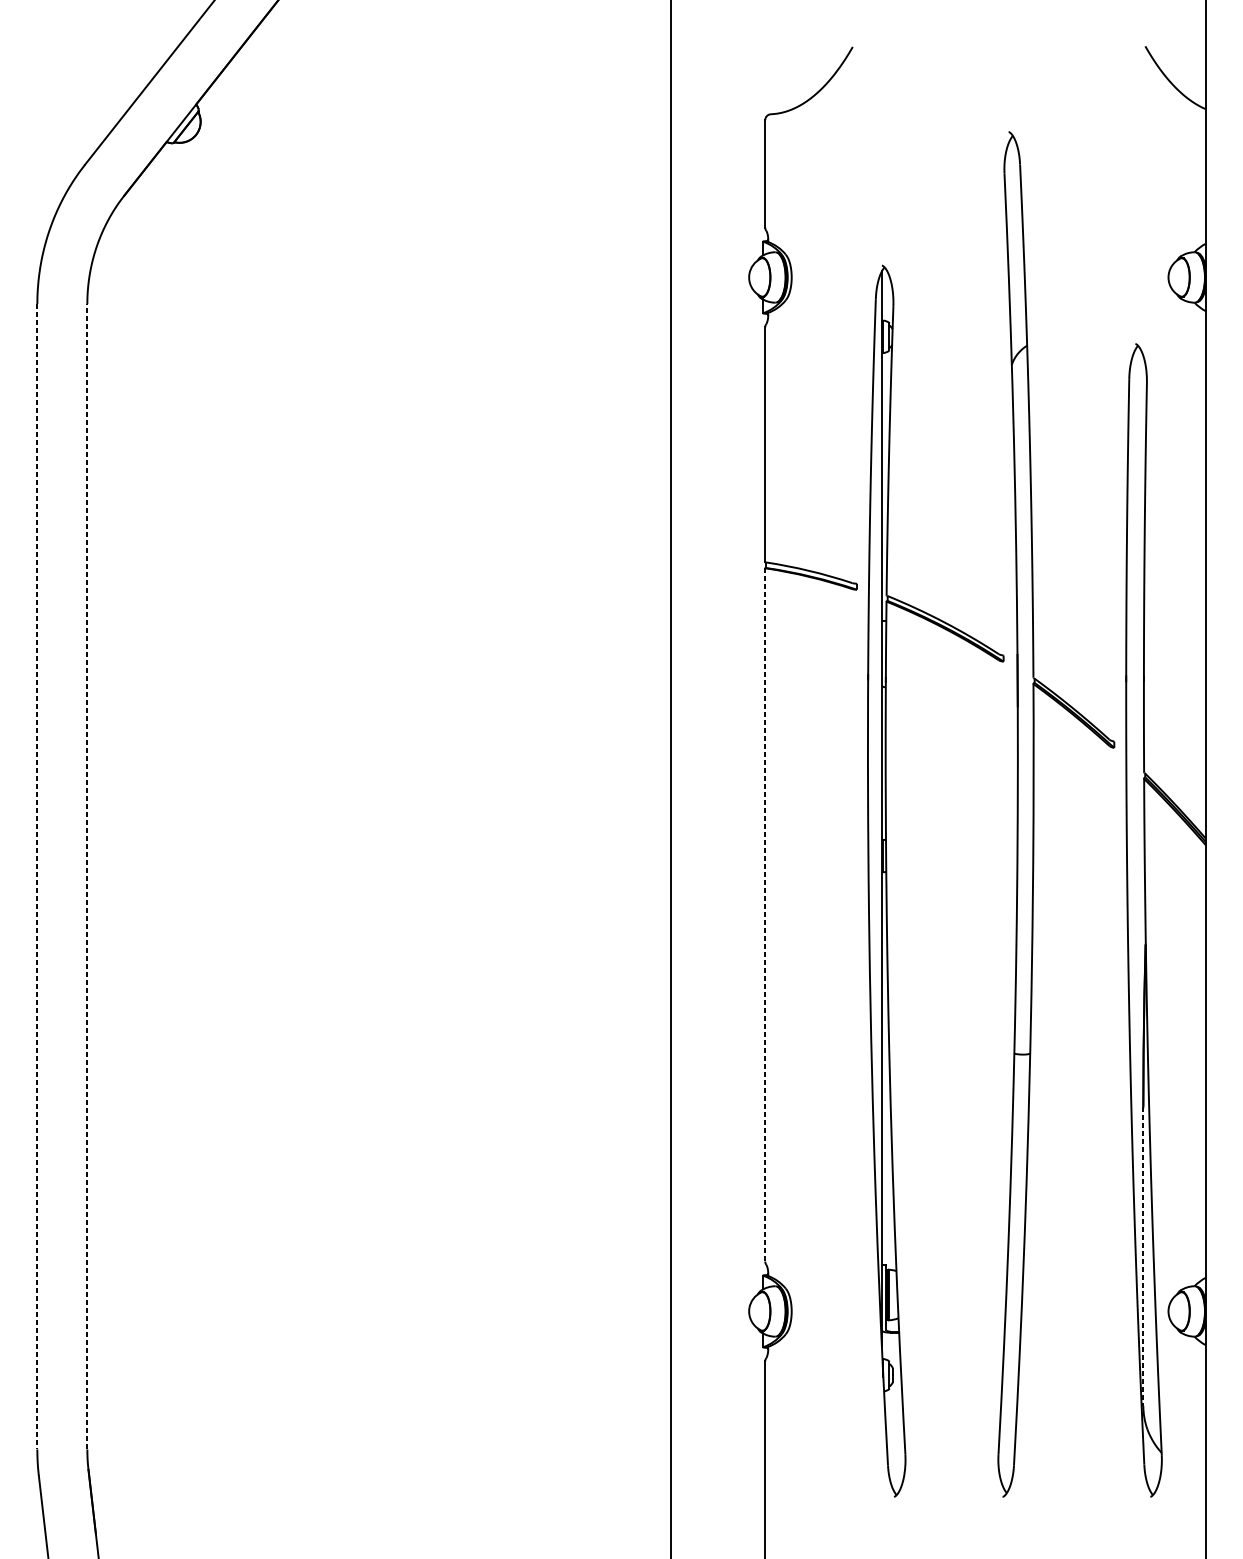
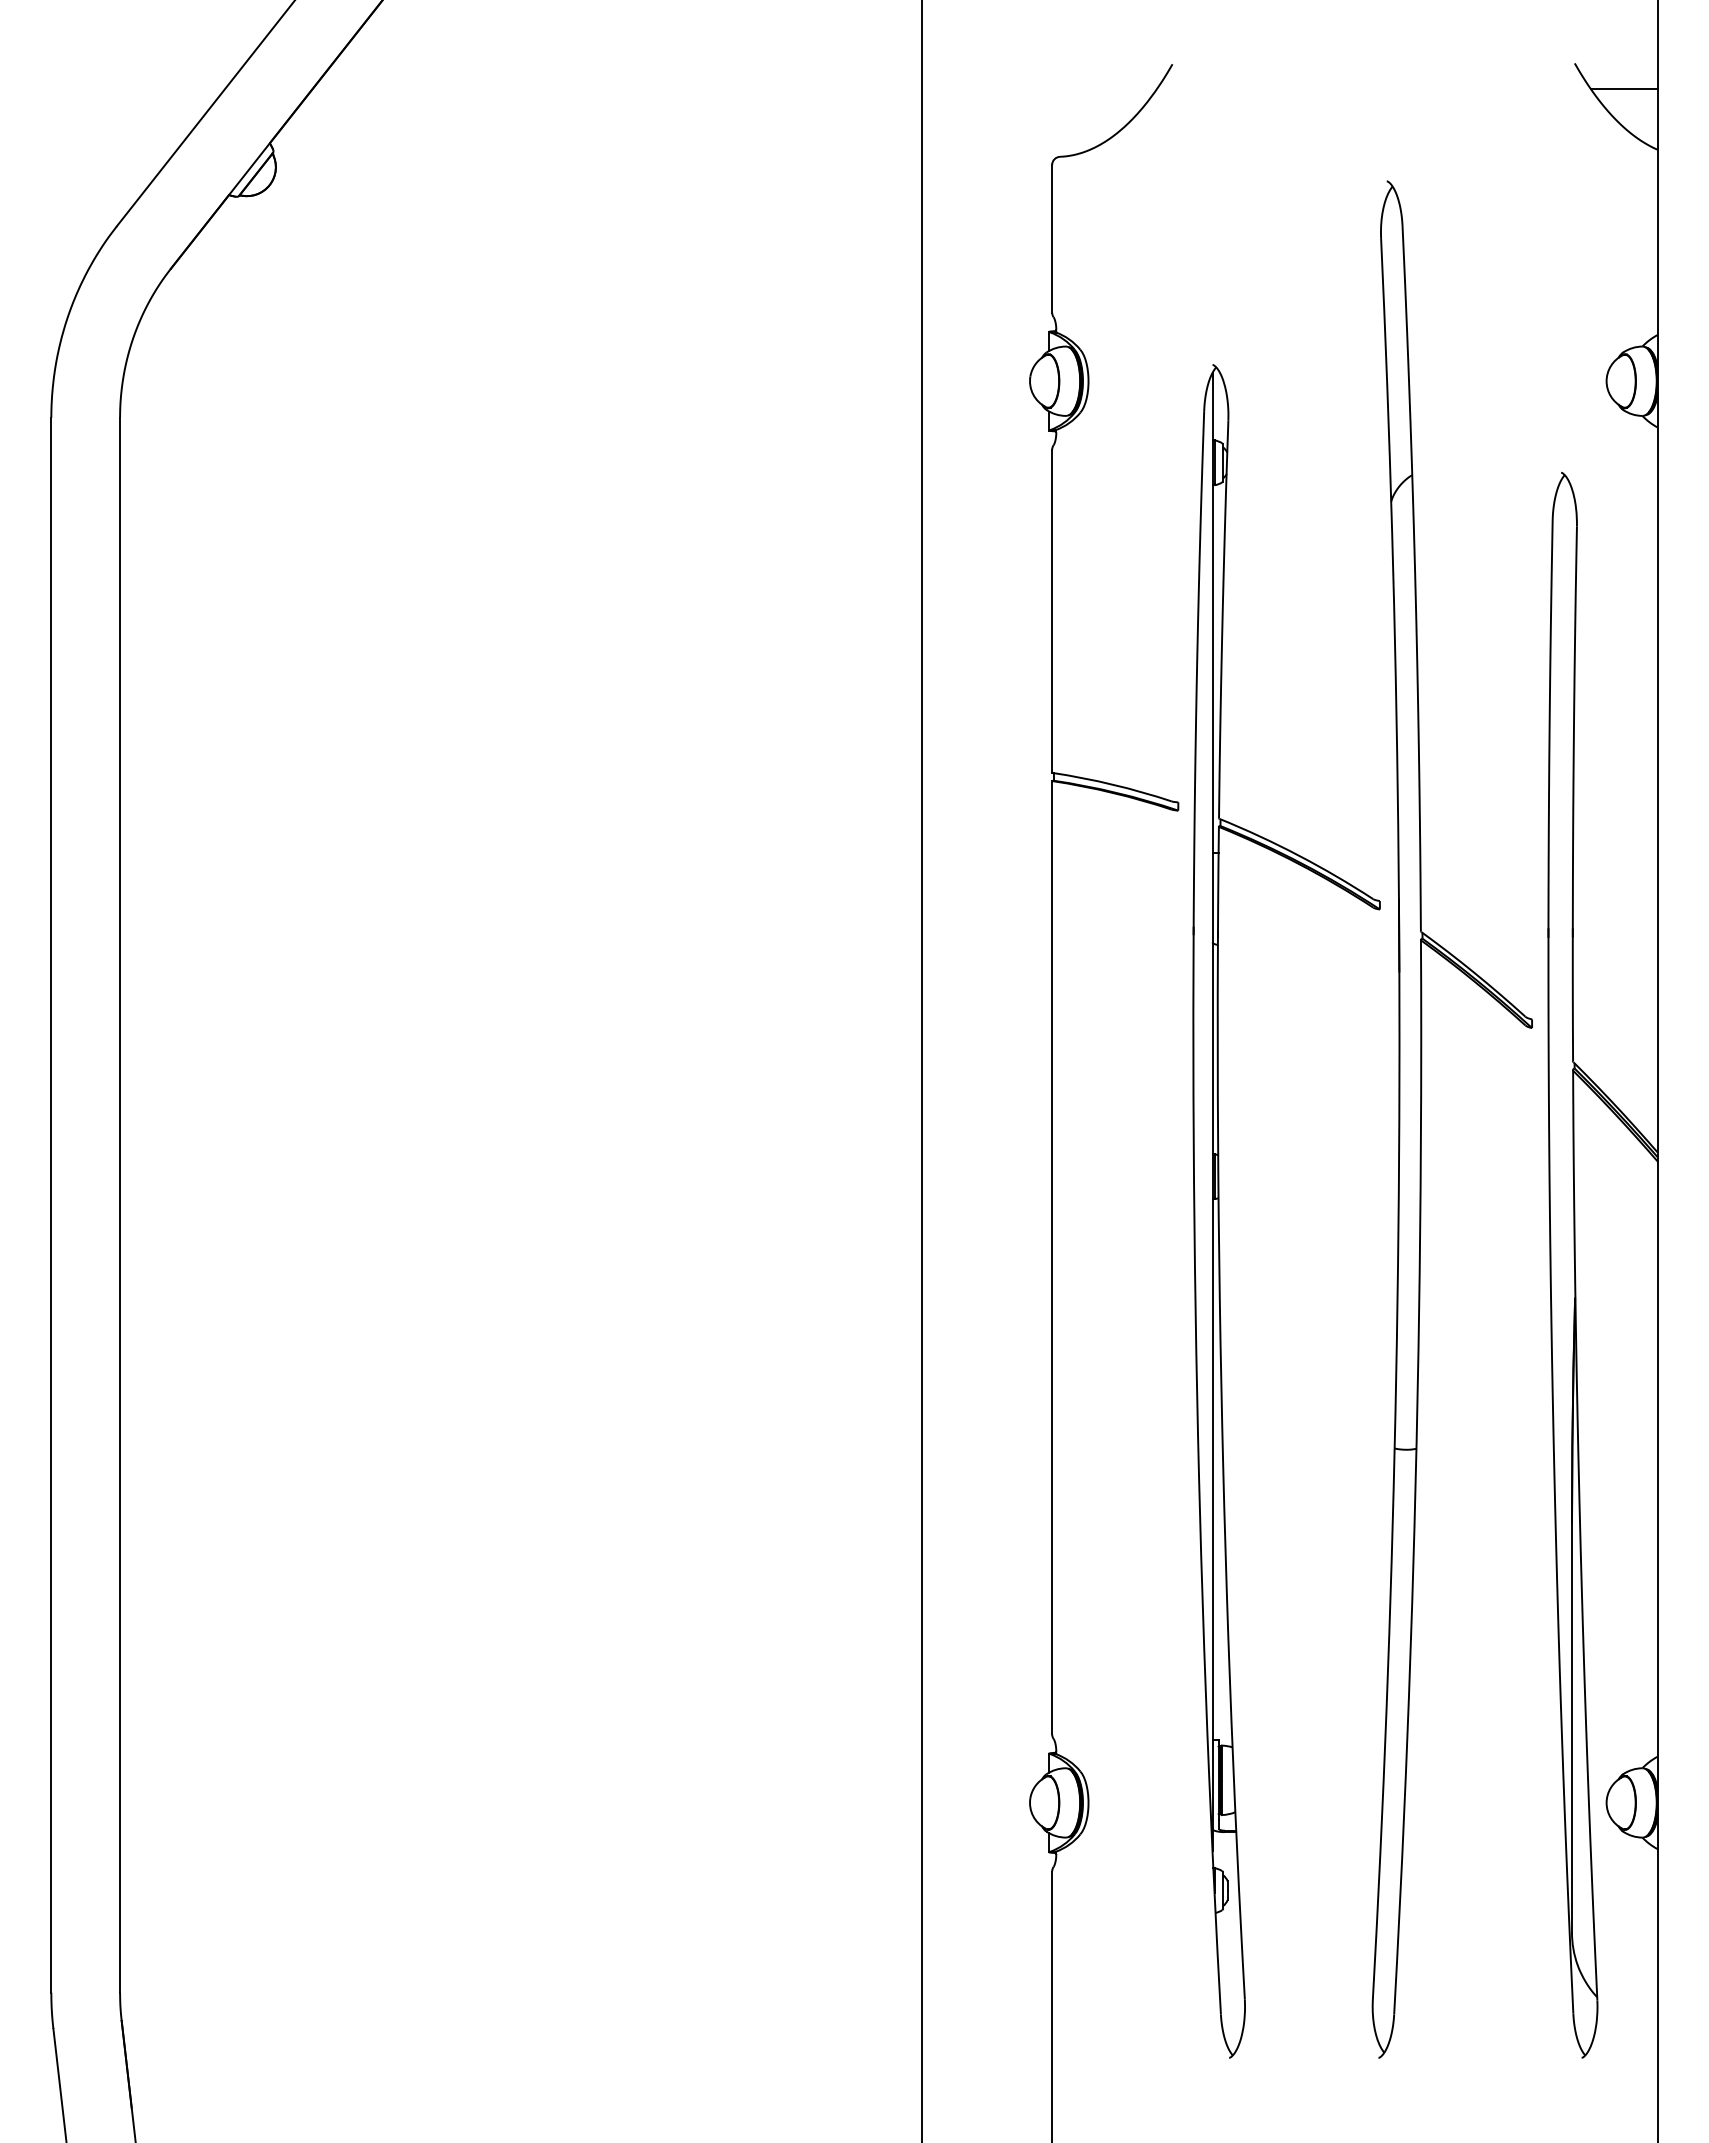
line: (1180, 65) -> (1623, 89), added
line: (37, 876) -> (51, 1205), dashed -> solid
line: (87, 876) -> (120, 1204), dashed -> solid
line: (765, 914) -> (1052, 1257), dashed -> solid
line: (1143, 1256) -> (1572, 1727), dashed -> solid

